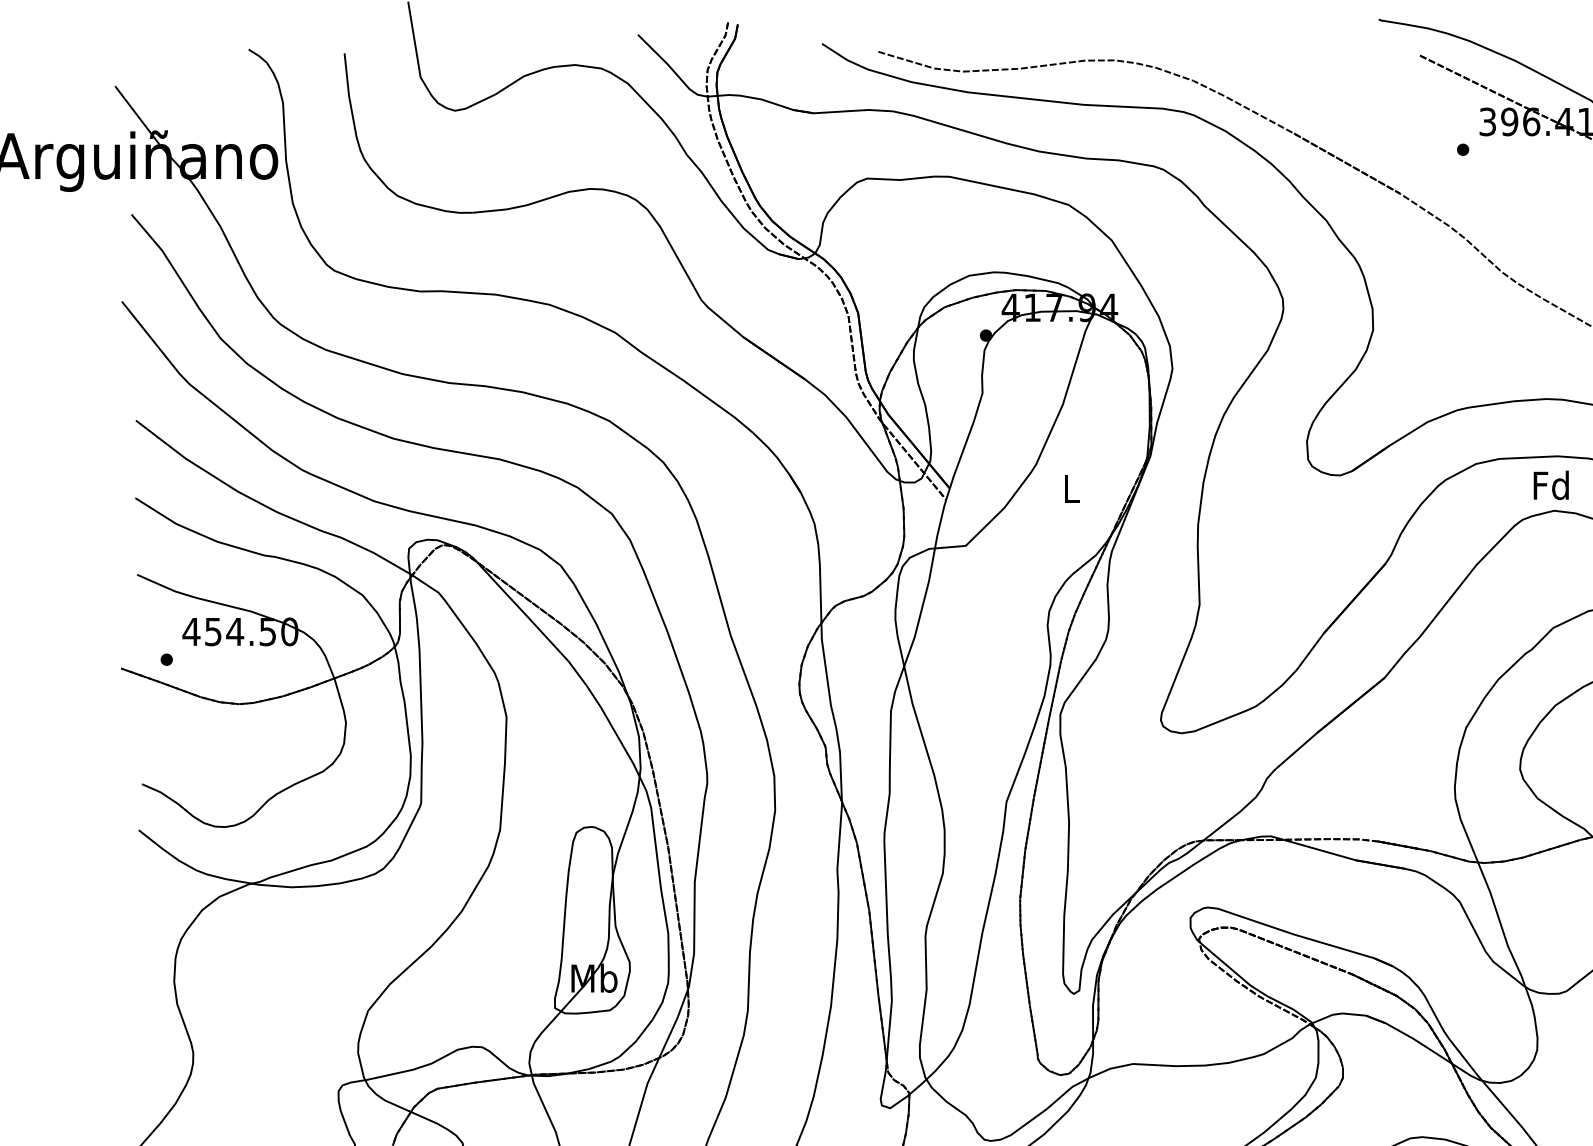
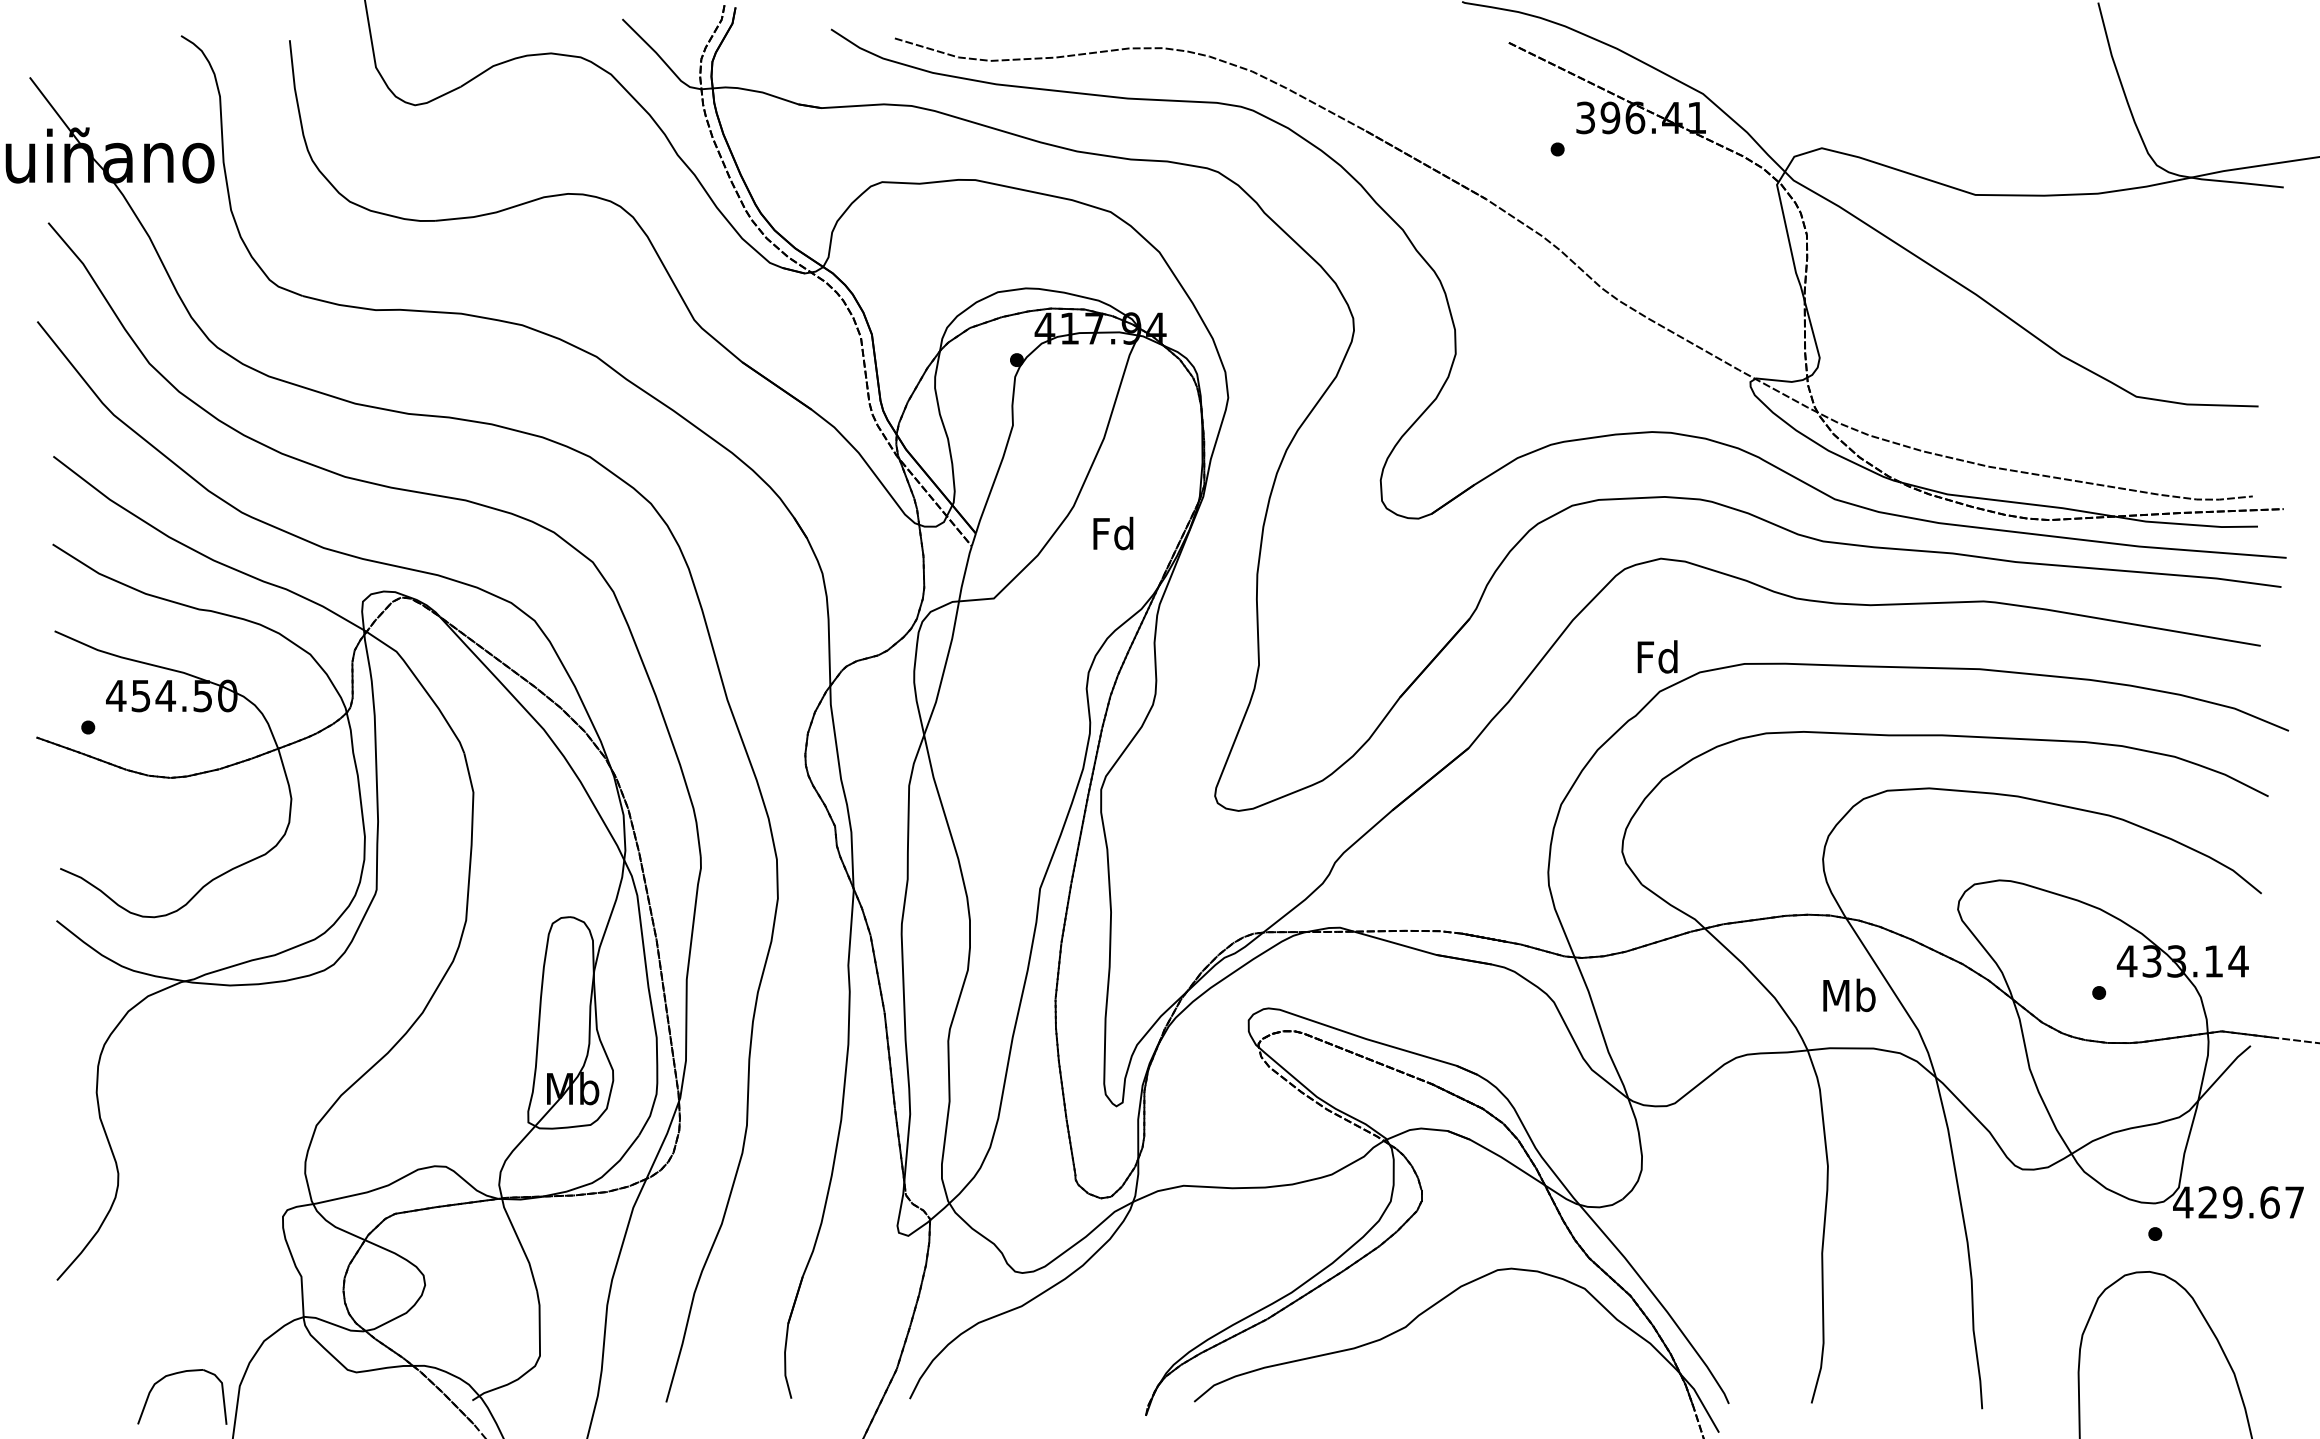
text: (1551, 485) -> (1657, 656), moved
text: (1071, 488) -> (1113, 533), L -> Fd

